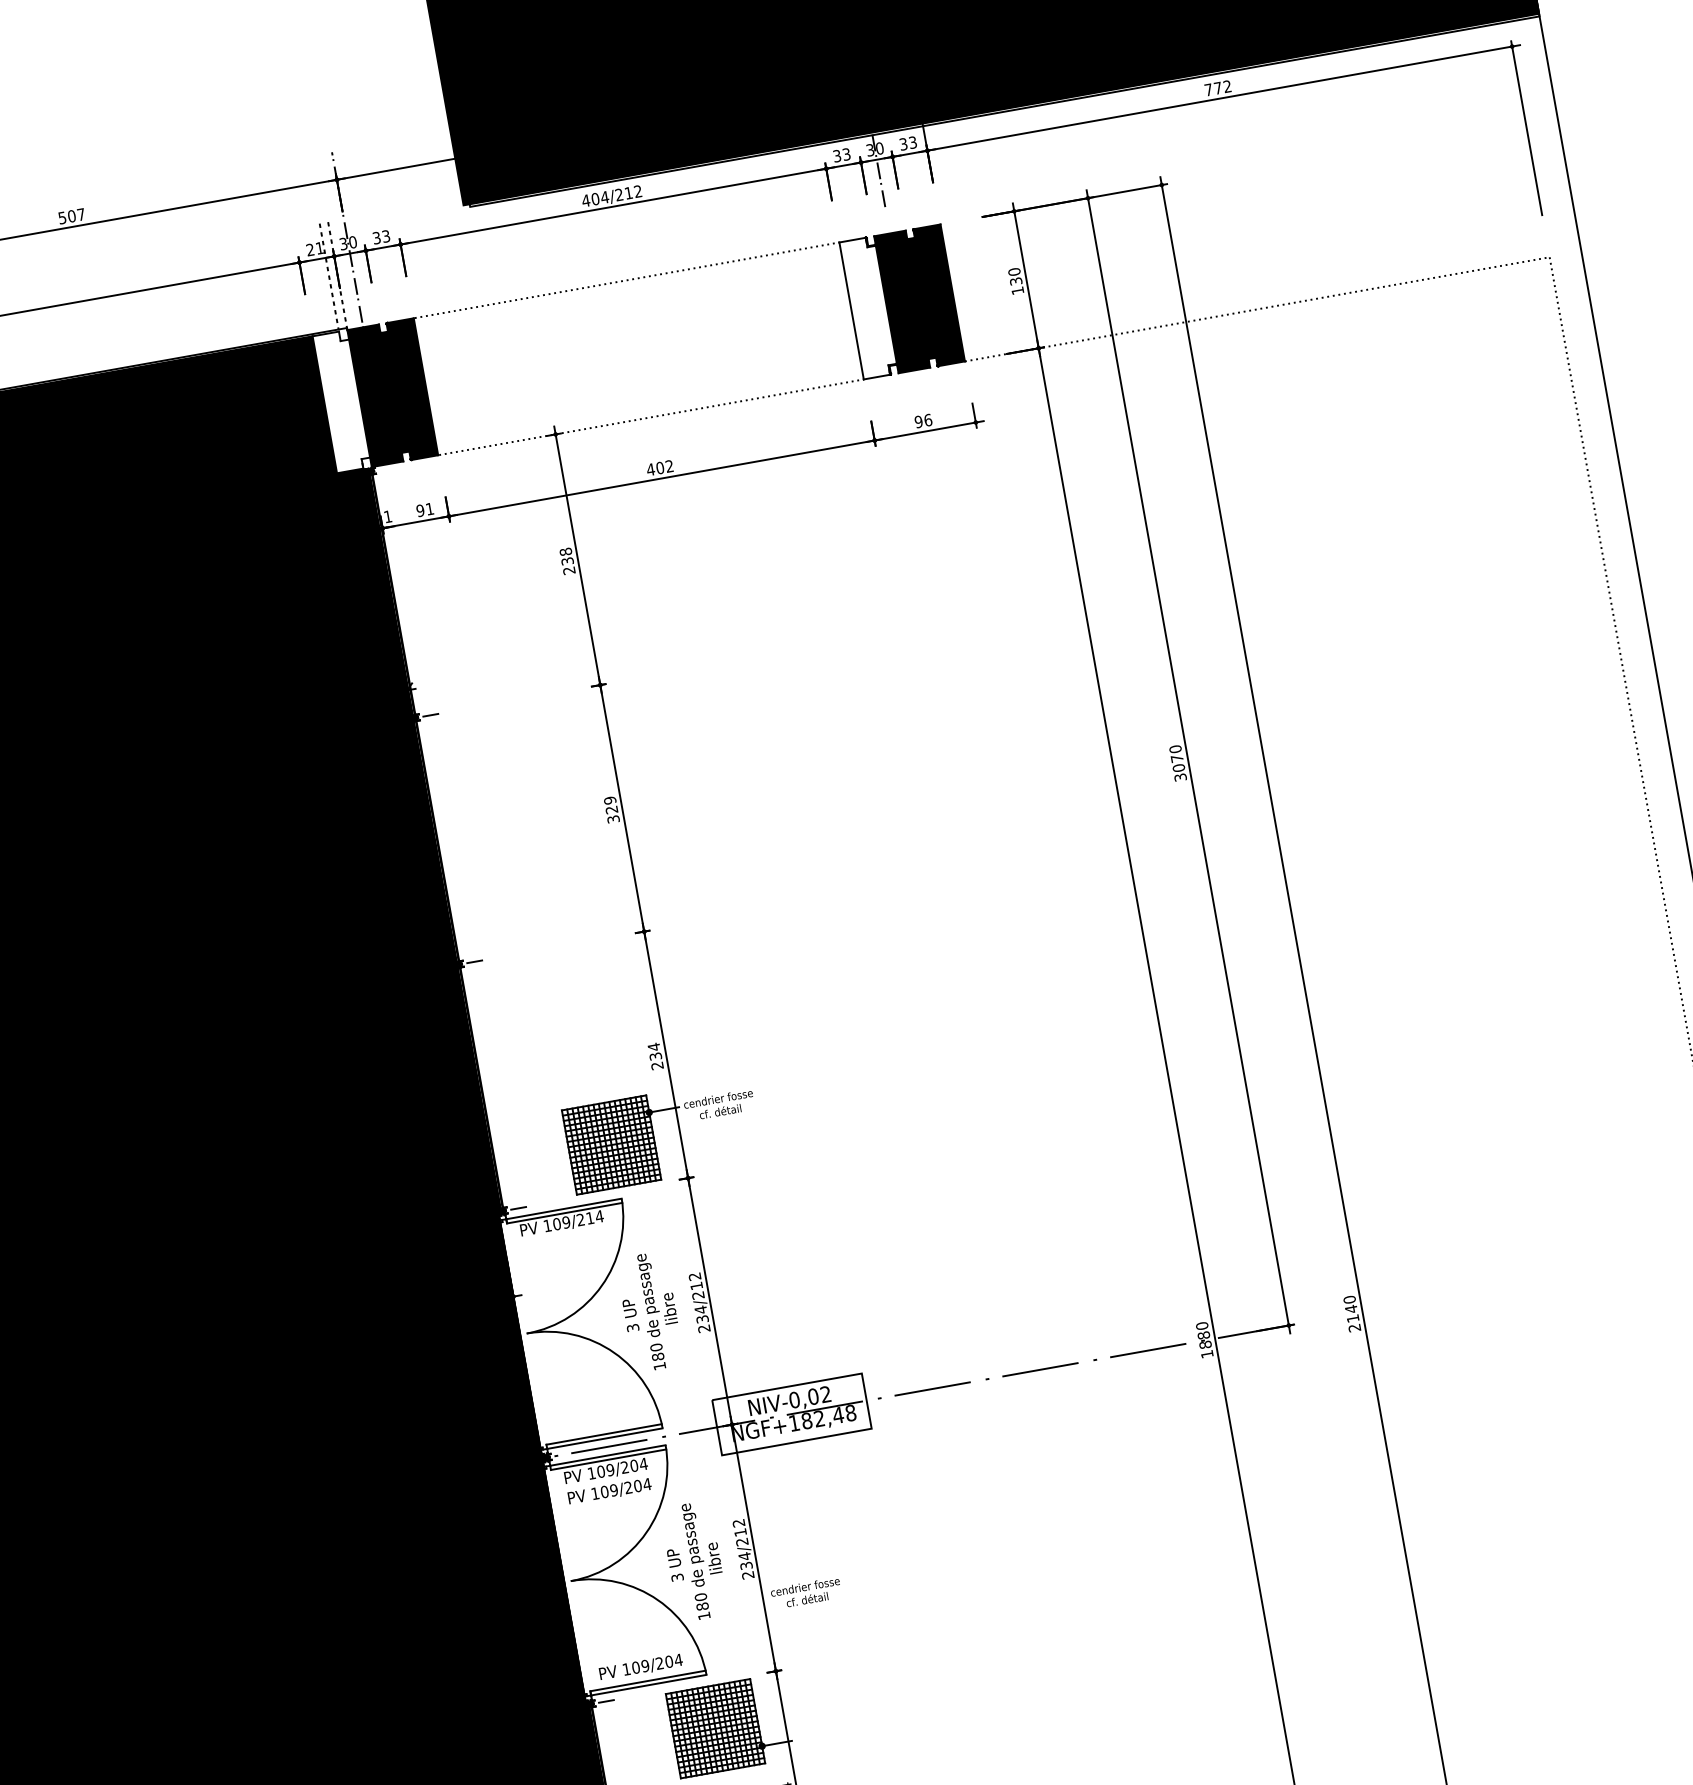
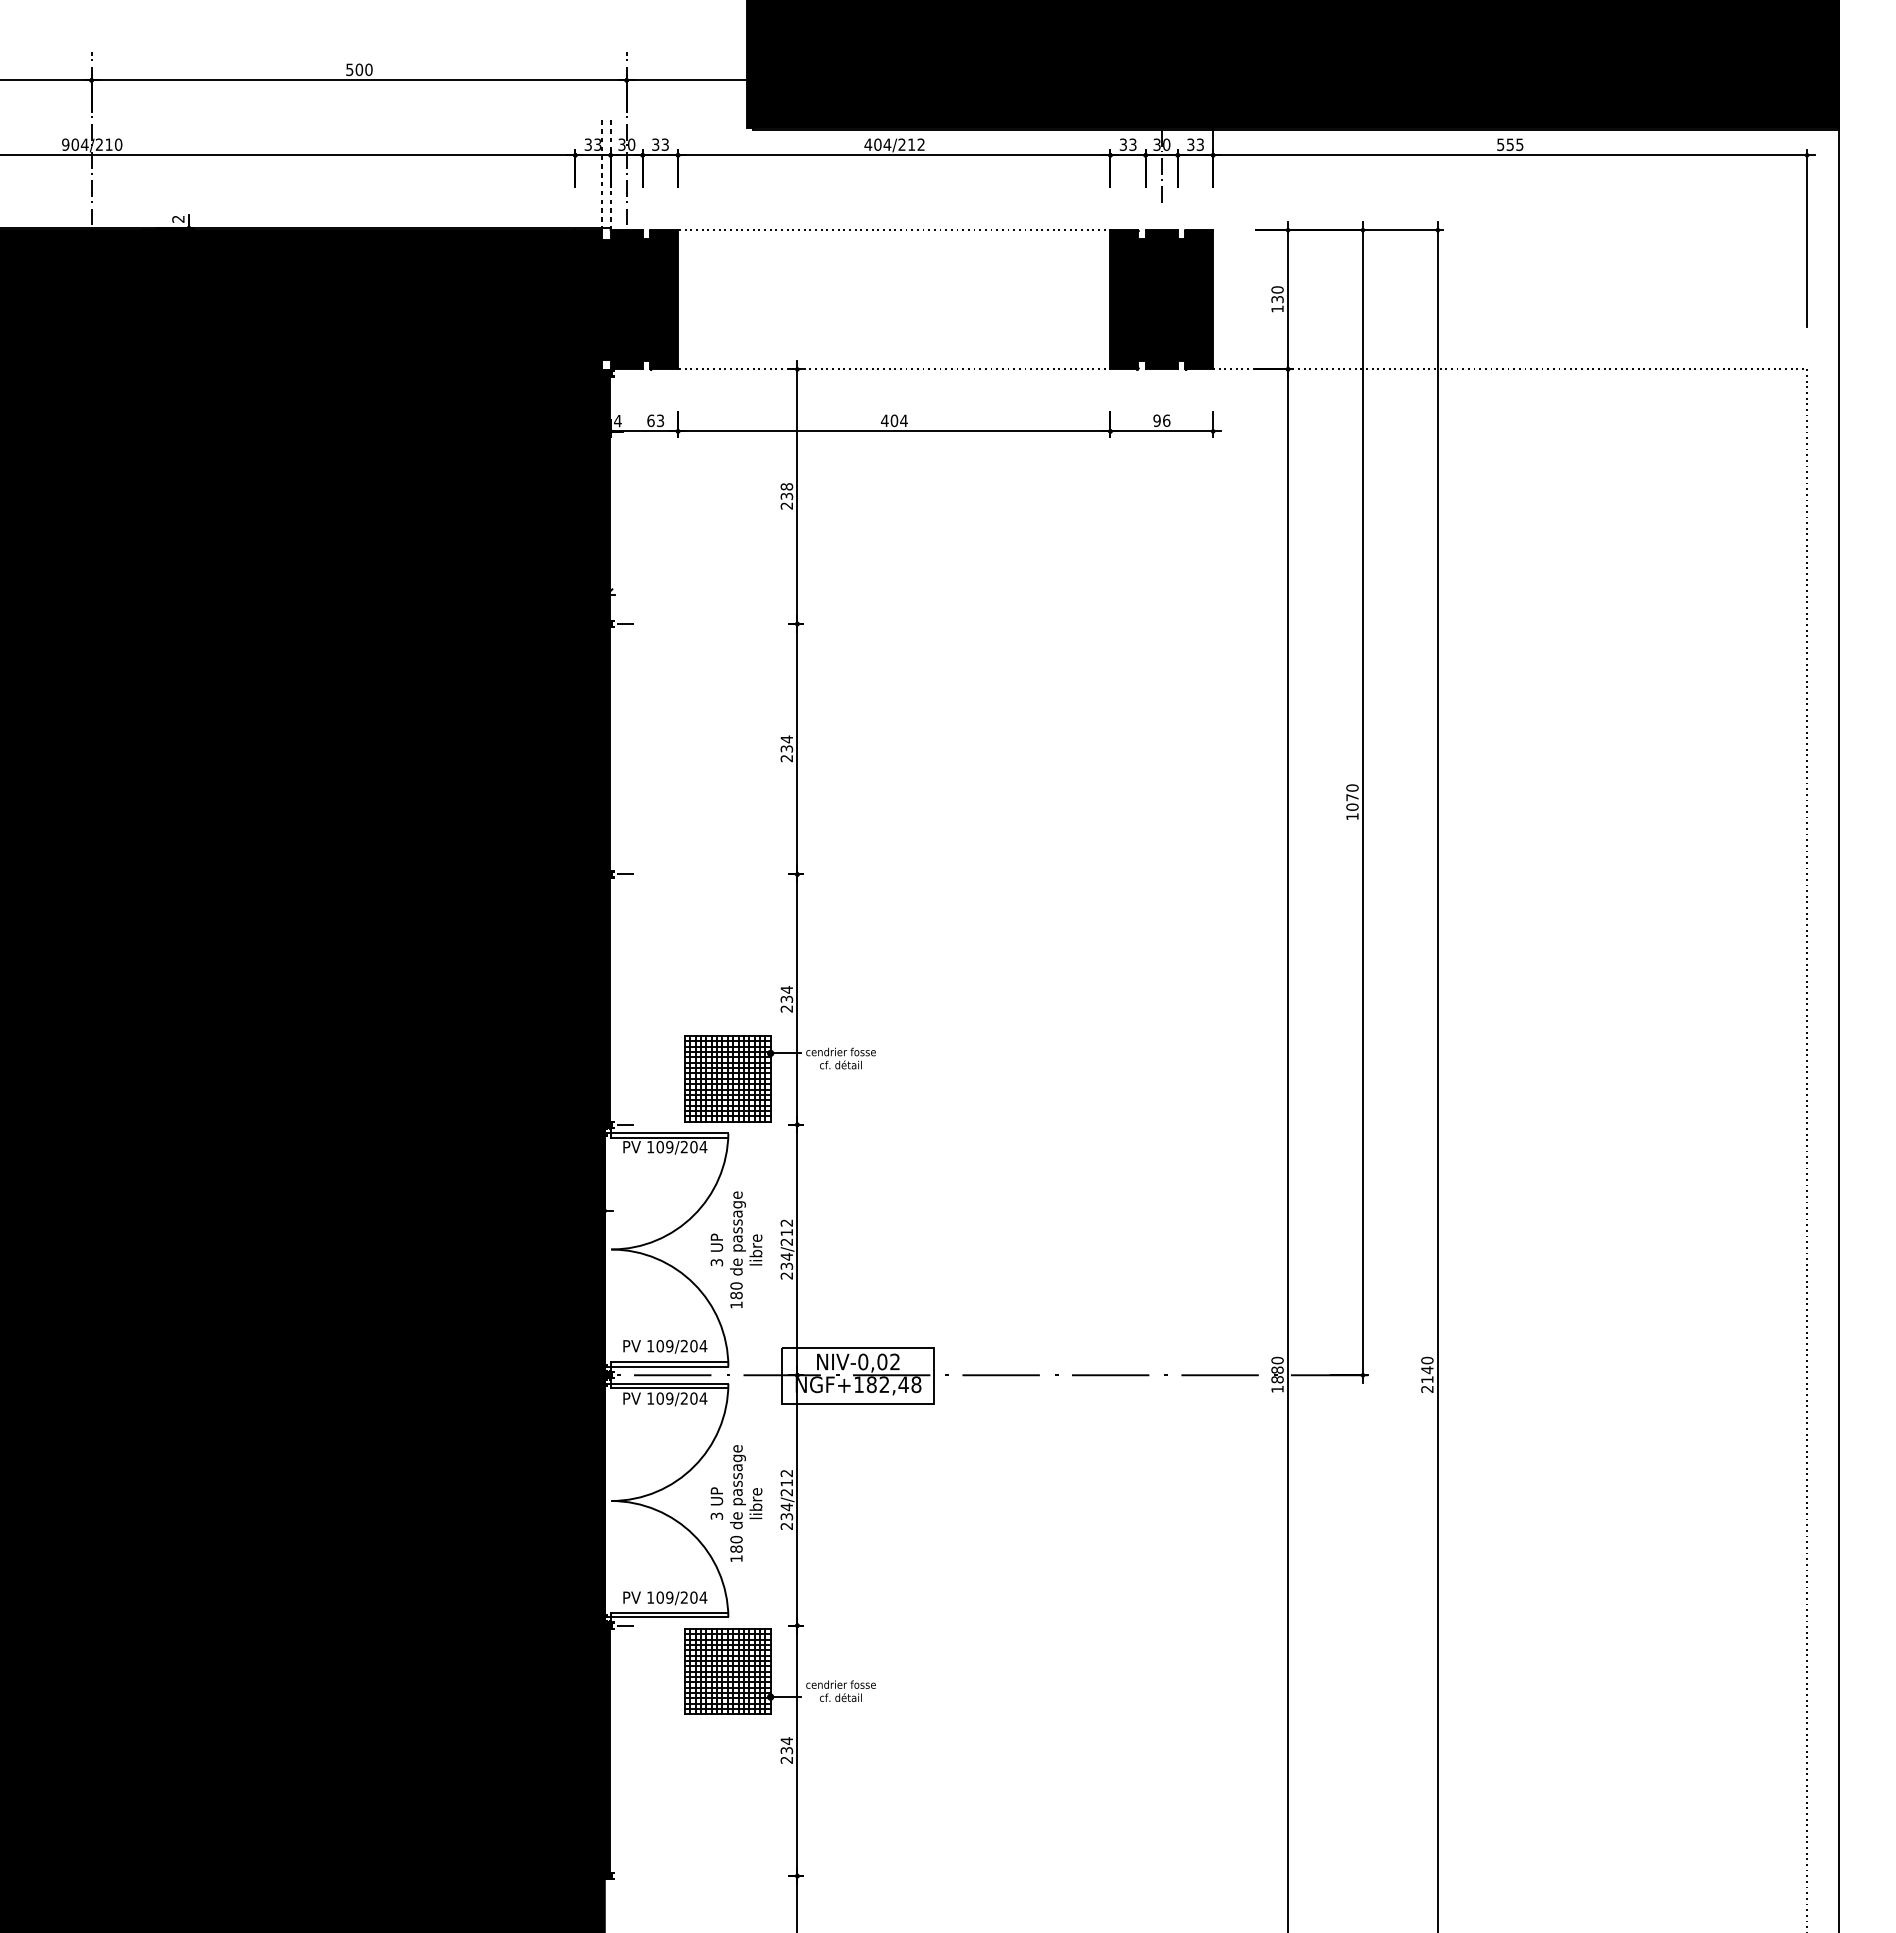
text: (1218, 87) -> (1510, 144), 772 -> 555
text: (80, 214) -> (368, 69), 507 -> 500
text: (314, 248) -> (592, 144), 21 -> 33
fill: (868, 307) -> (1127, 299), added
fill: (341, 401) -> (592, 299), added
text: (669, 466) -> (903, 420), 402 -> 404
text: (424, 509) -> (655, 420), 91 -> 63
text: (387, 517) -> (617, 421), 1 -> 4
text: (1180, 777) -> (1352, 816), 3070 -> 1070
text: (611, 809) -> (786, 748), 329 -> 234
text: (589, 1217) -> (693, 1146), 109/214 -> 109/204
text: (609, 1491) -> (665, 1346), moved
text: (805, 1592) -> (840, 1690), moved

